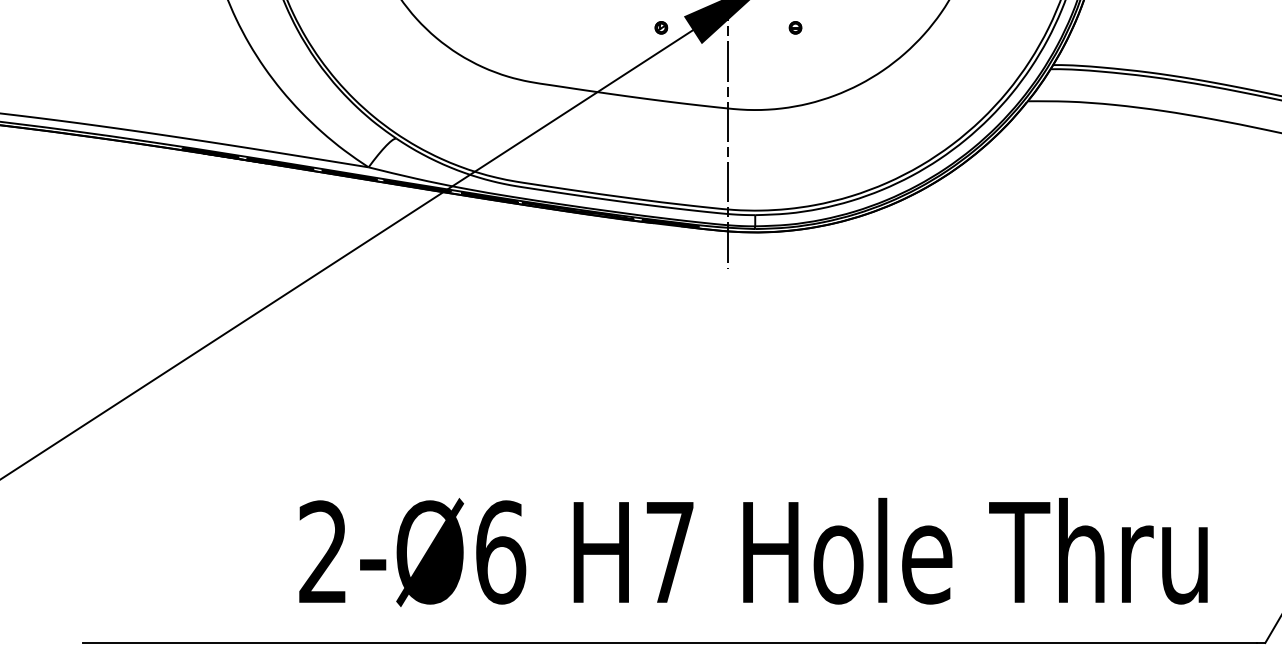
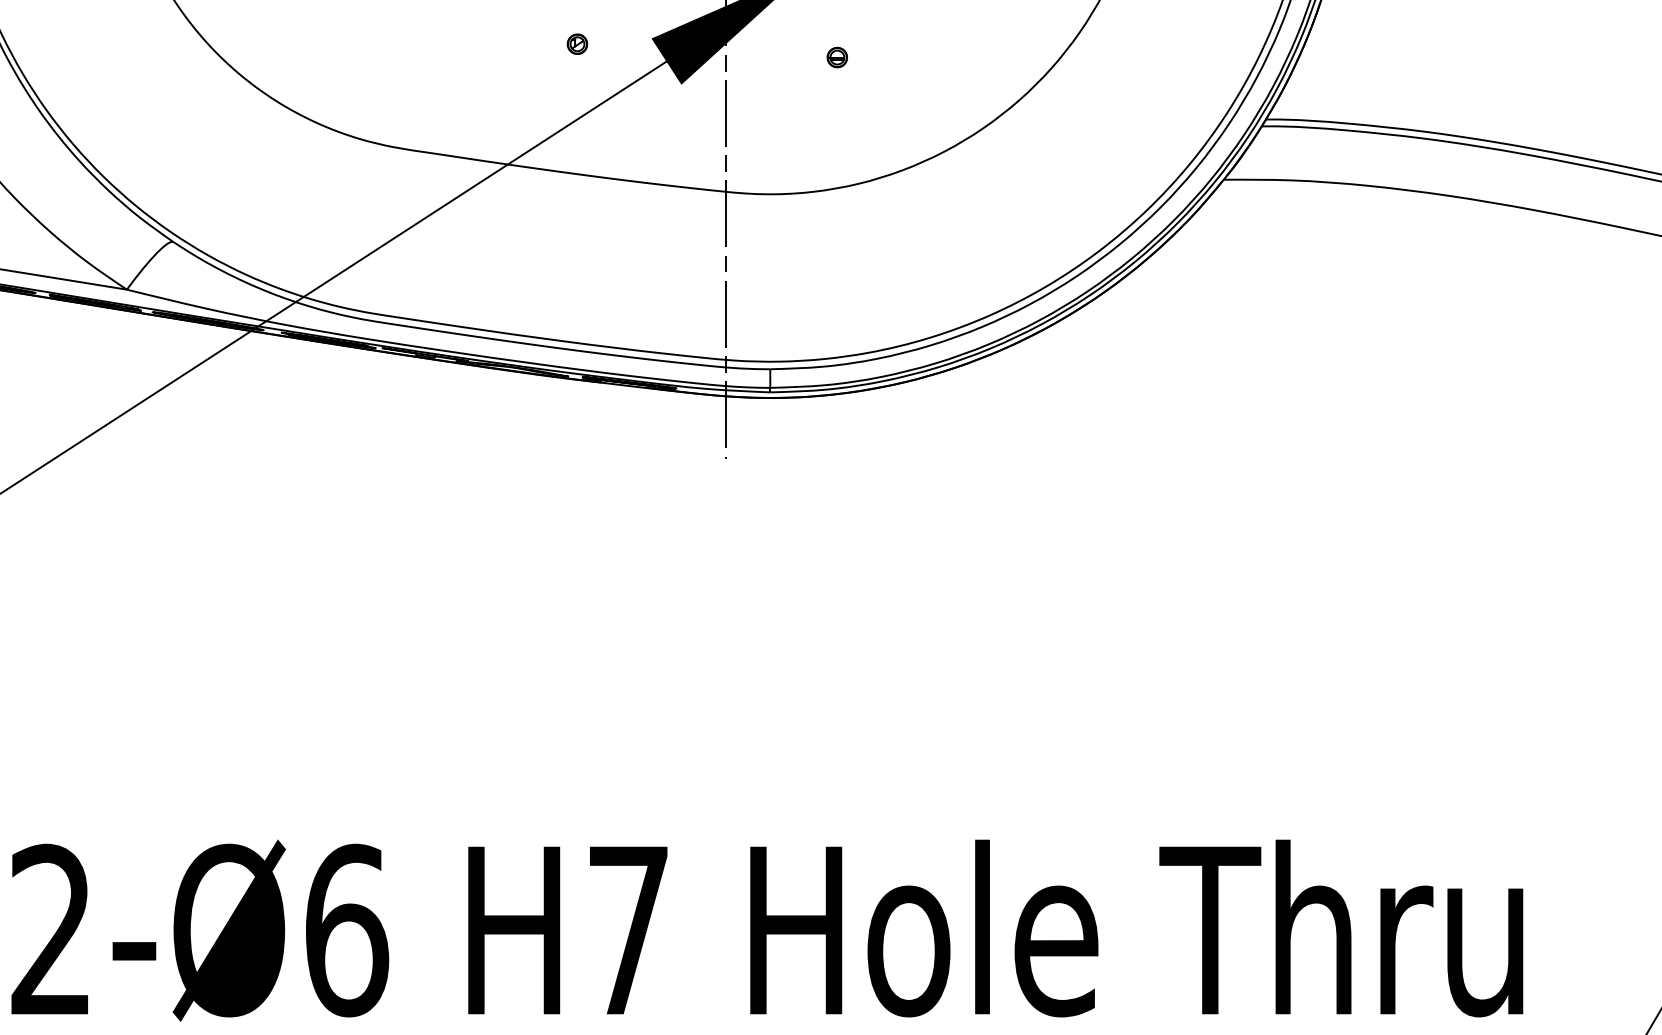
part: (661, 27) -> (577, 43), moved

